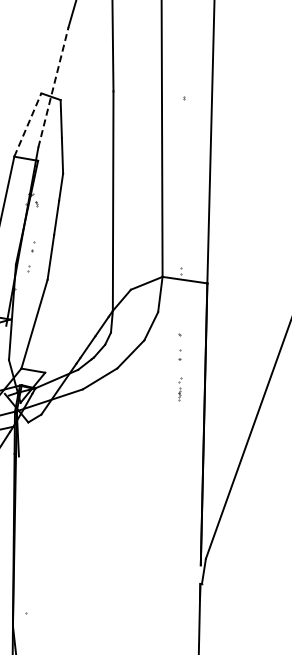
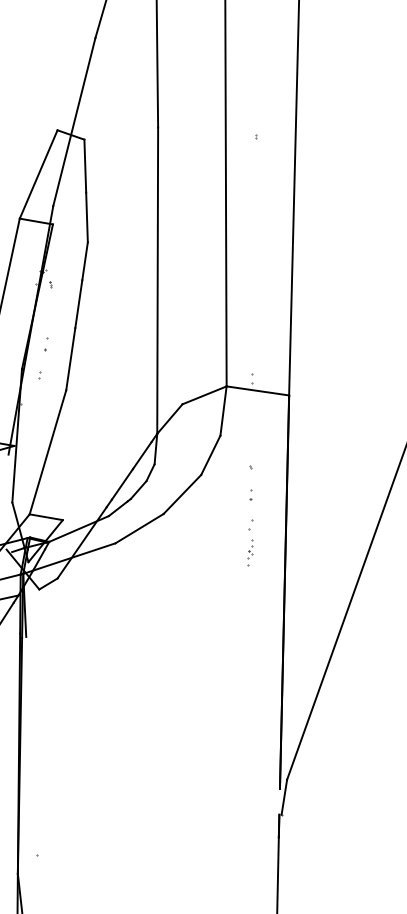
line: (53, 86) -> (74, 120), dashed -> solid
line: (28, 124) -> (39, 173), dashed -> solid
part: (180, 354) -> (251, 494), size x0.62
part: (179, 389) -> (250, 543), size x1.43

